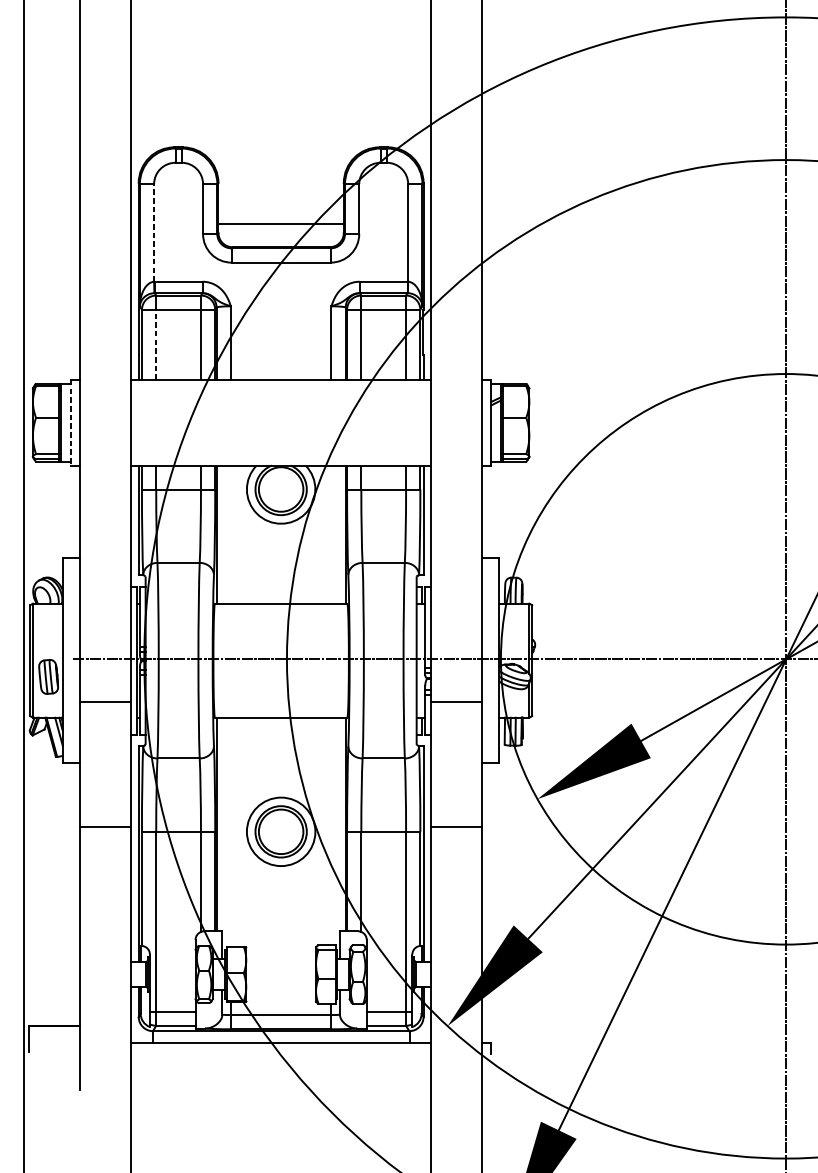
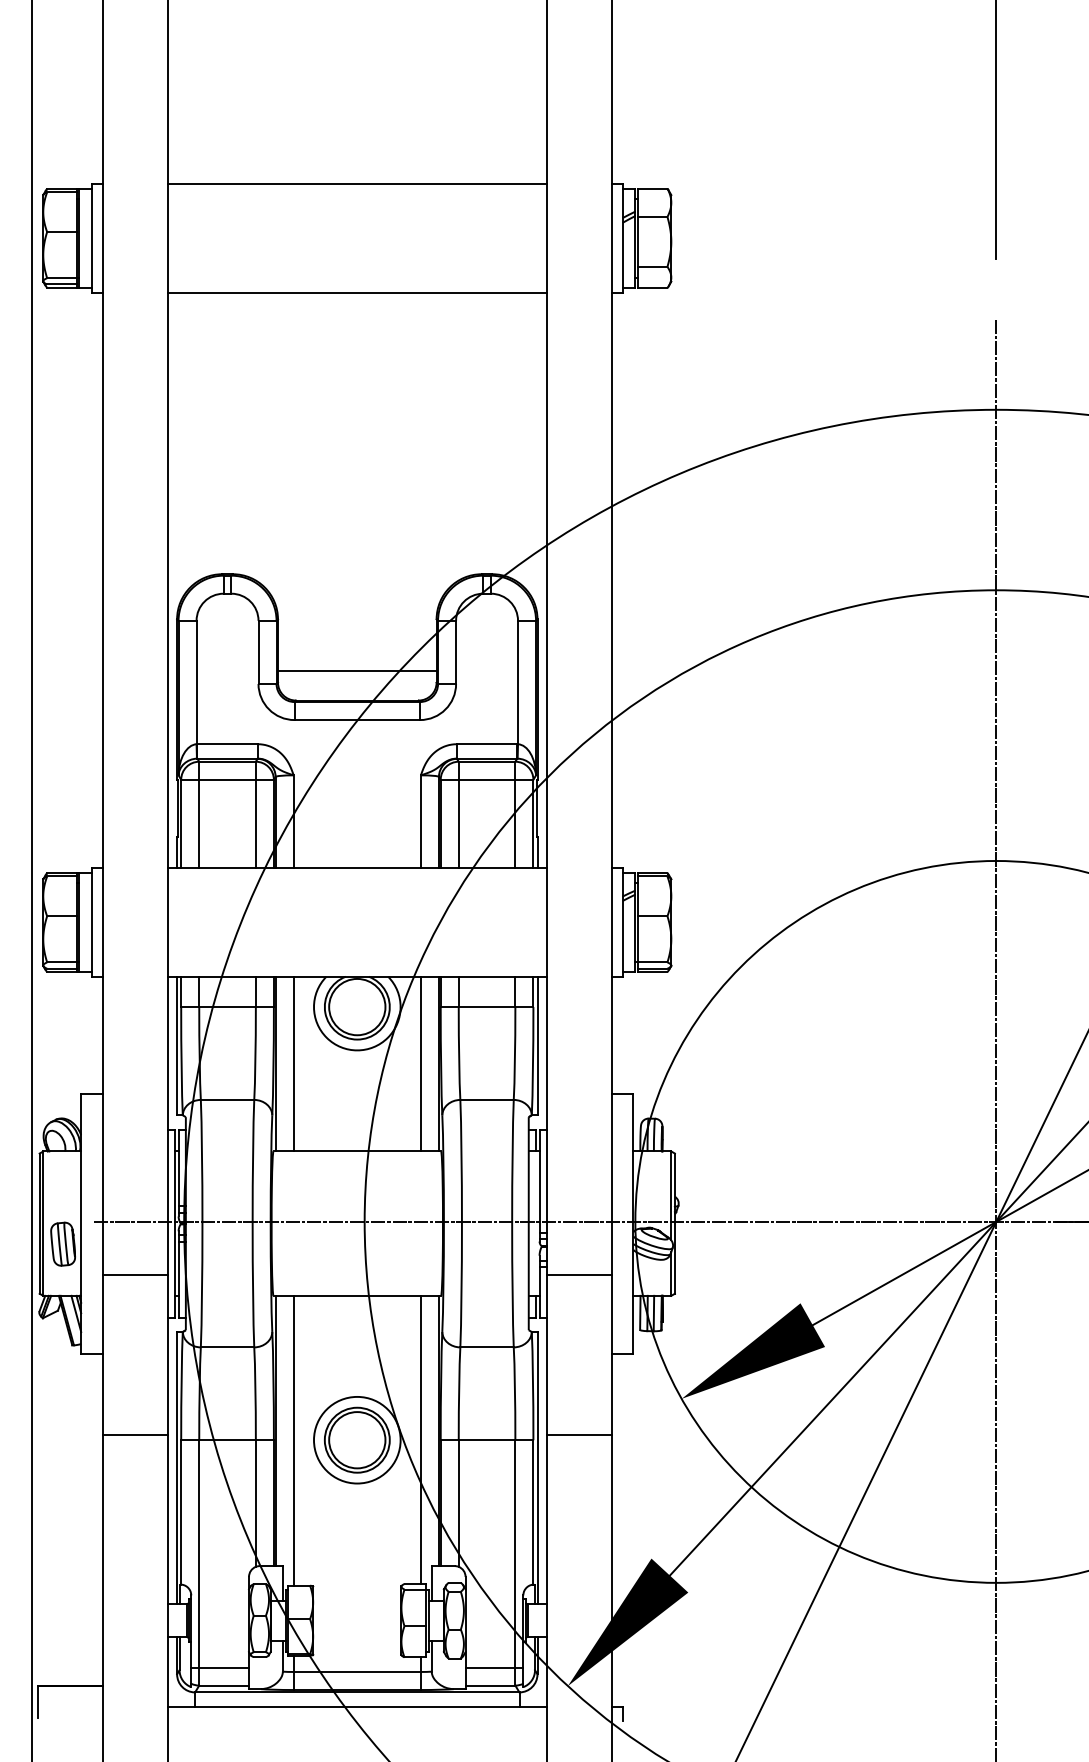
line: (154, 232) -> (196, 682), dashed -> solid
line: (156, 344) -> (199, 823), dashed -> solid
line: (71, 423) -> (92, 923), dashed -> solid
line: (230, 534) -> (293, 1063), added
line: (331, 534) -> (420, 1063), added
line: (331, 831) -> (420, 1439), added
line: (230, 832) -> (293, 1440), added

